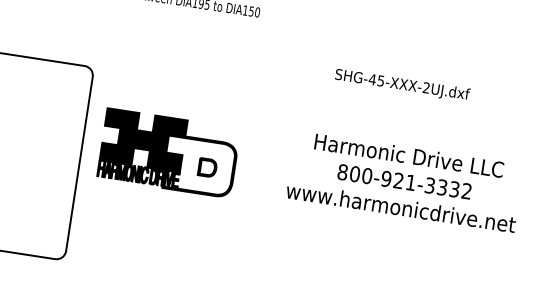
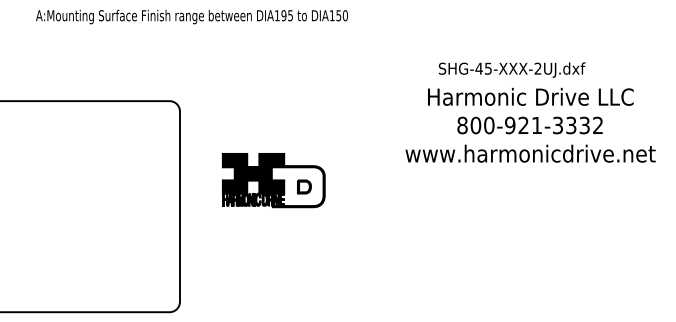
part: (168, 153) -> (273, 180), size x0.7
text: (405, 180) -> (530, 124), moved

